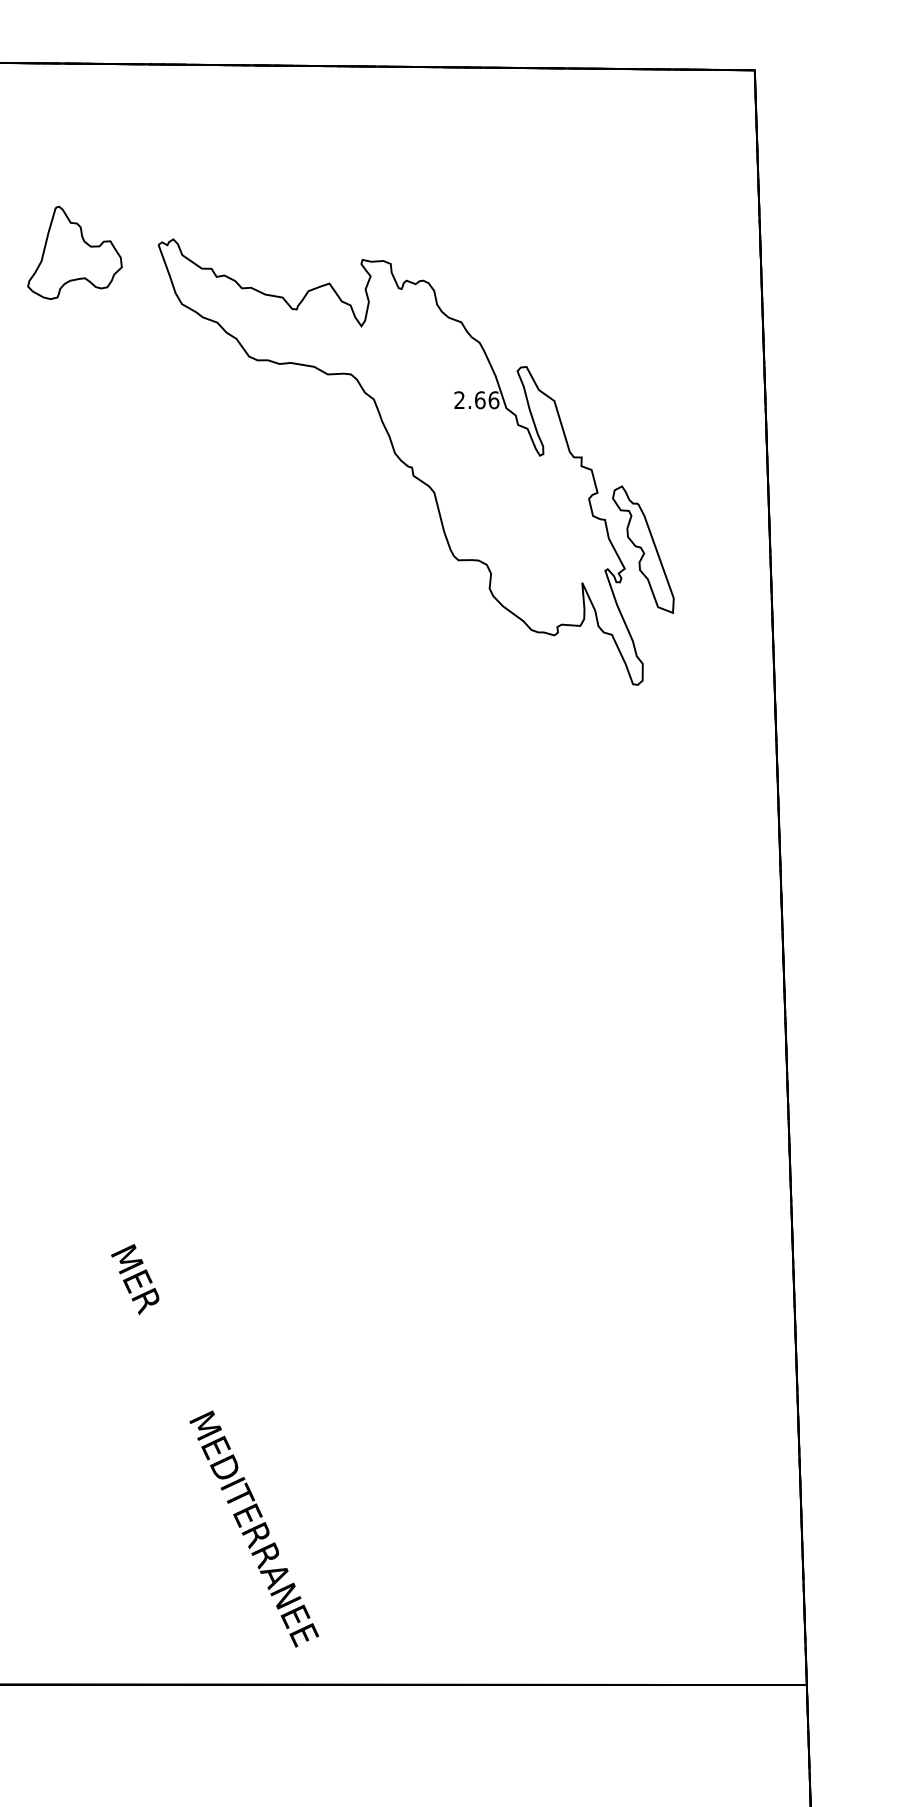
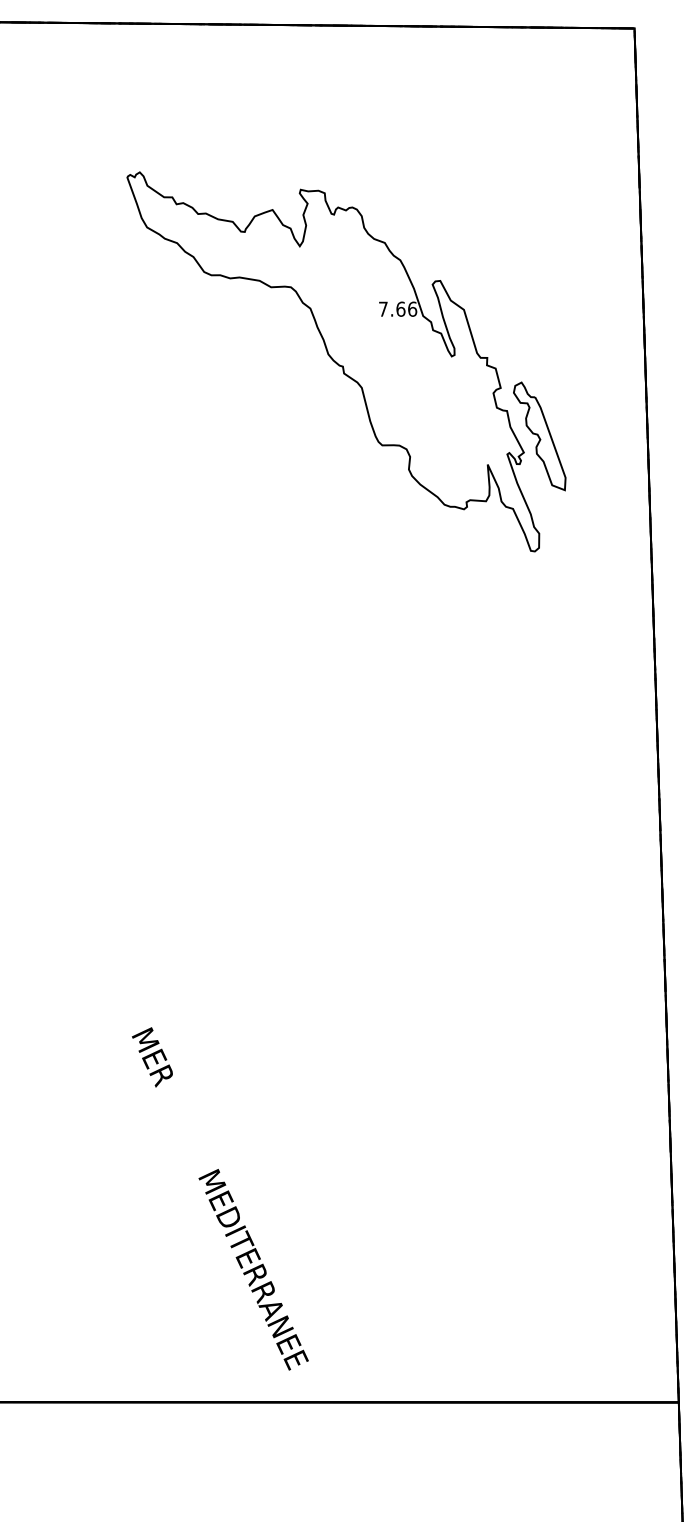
part: (74, 252) -> (55, 183), removed
text: (459, 399) -> (383, 308), 2.66 -> 7.66
text: (215, 1445) -> (220, 1198), moved

